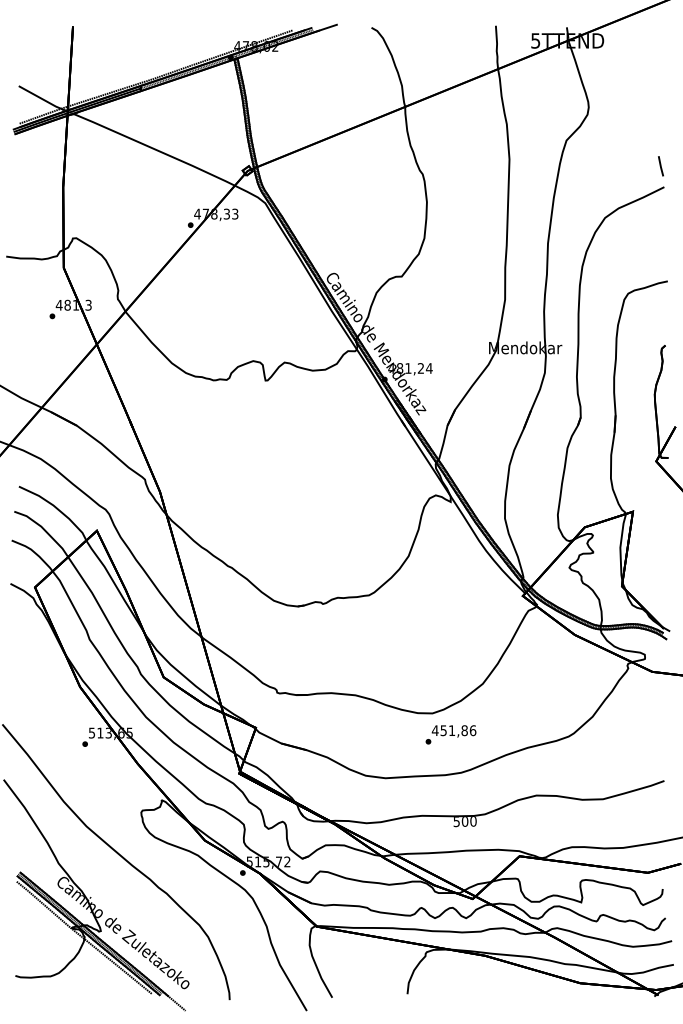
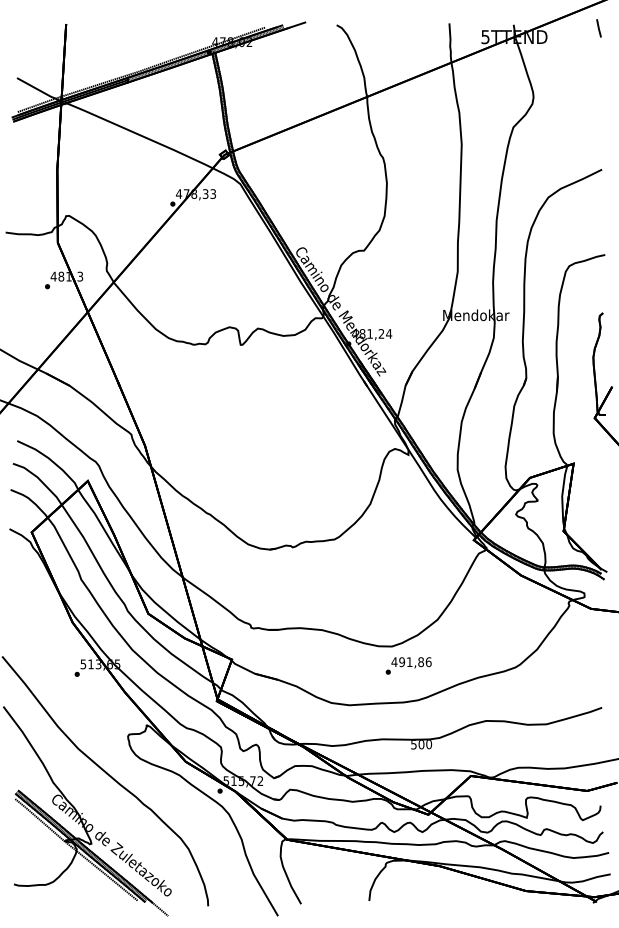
line: (660, 166) -> (598, 28), moved
text: (443, 730) -> (401, 662), 451,86 -> 491,86

